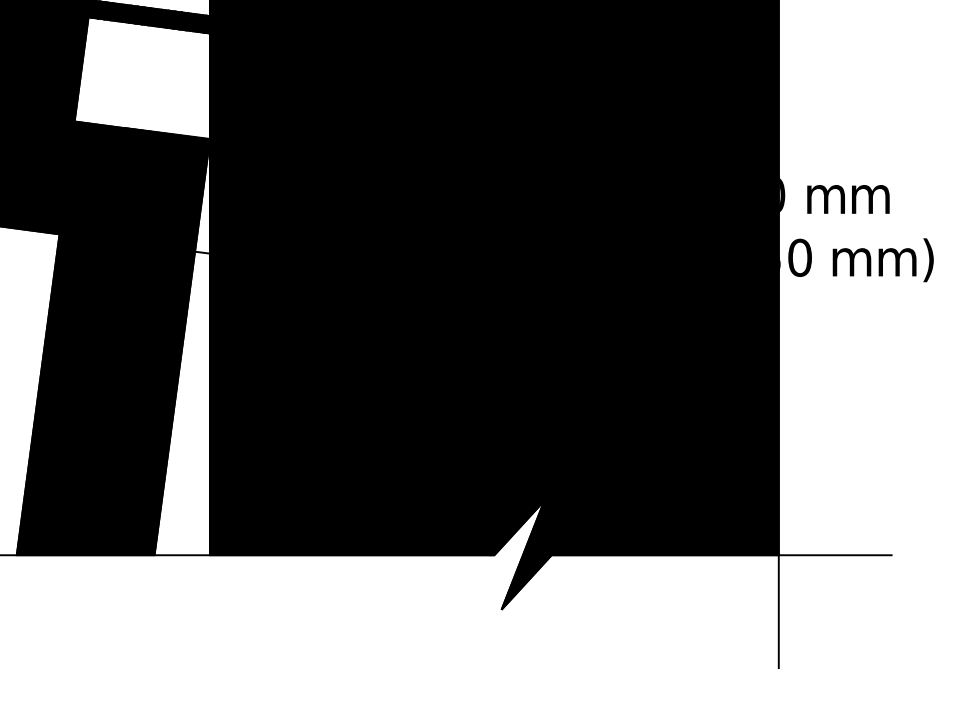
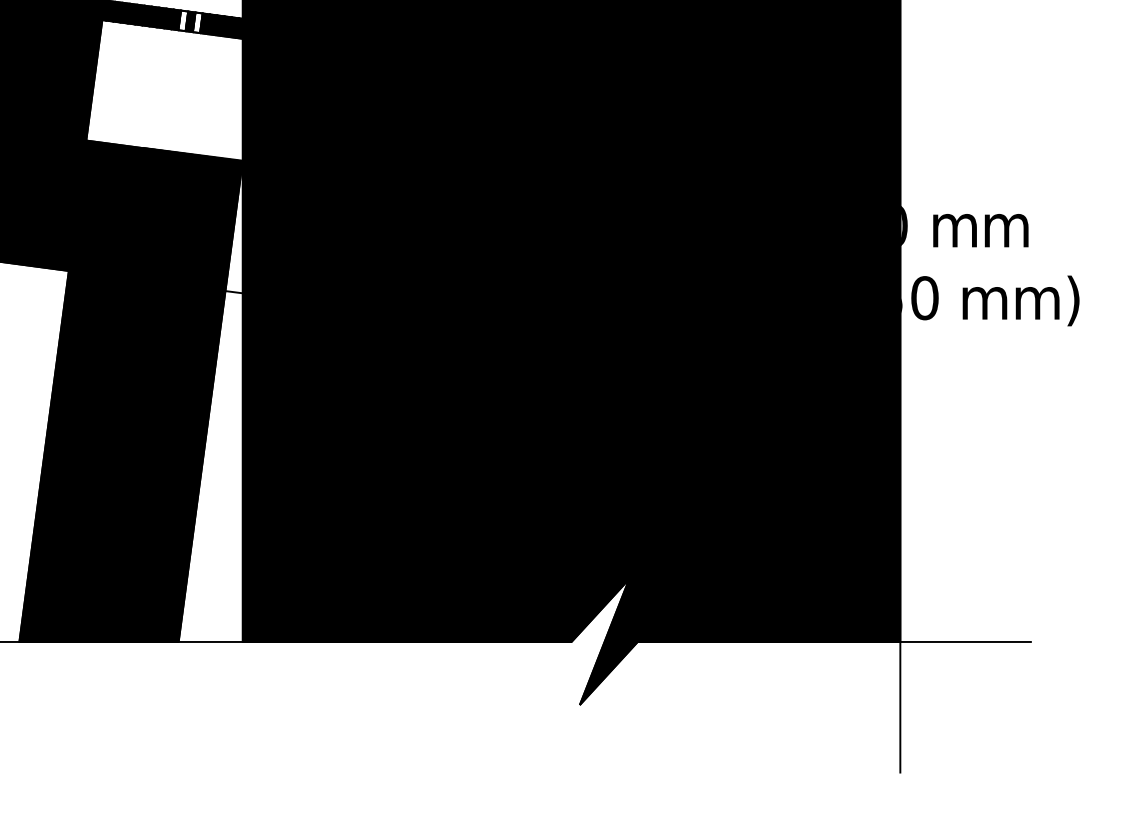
fill: (158, 17) -> (183, 20), removed
fill: (170, 19) -> (197, 22), removed

